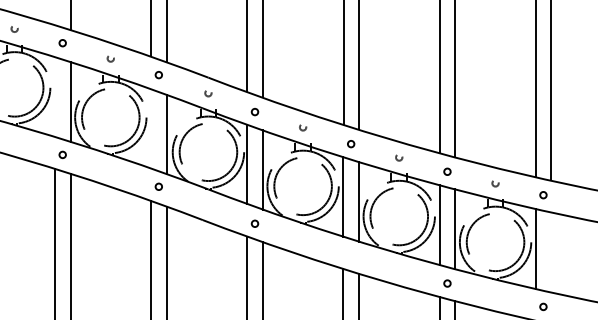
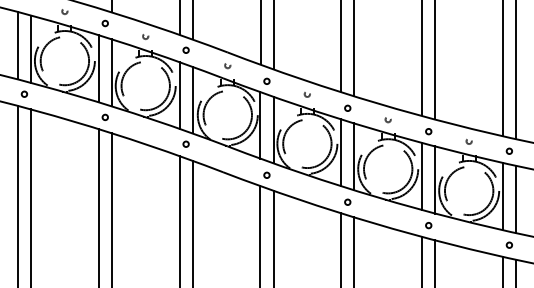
line: (54, 96) -> (98, 68), added
line: (150, 128) -> (179, 95), added
line: (550, 252) -> (515, 199), added
circle: (350, 254) -> (347, 201), added

